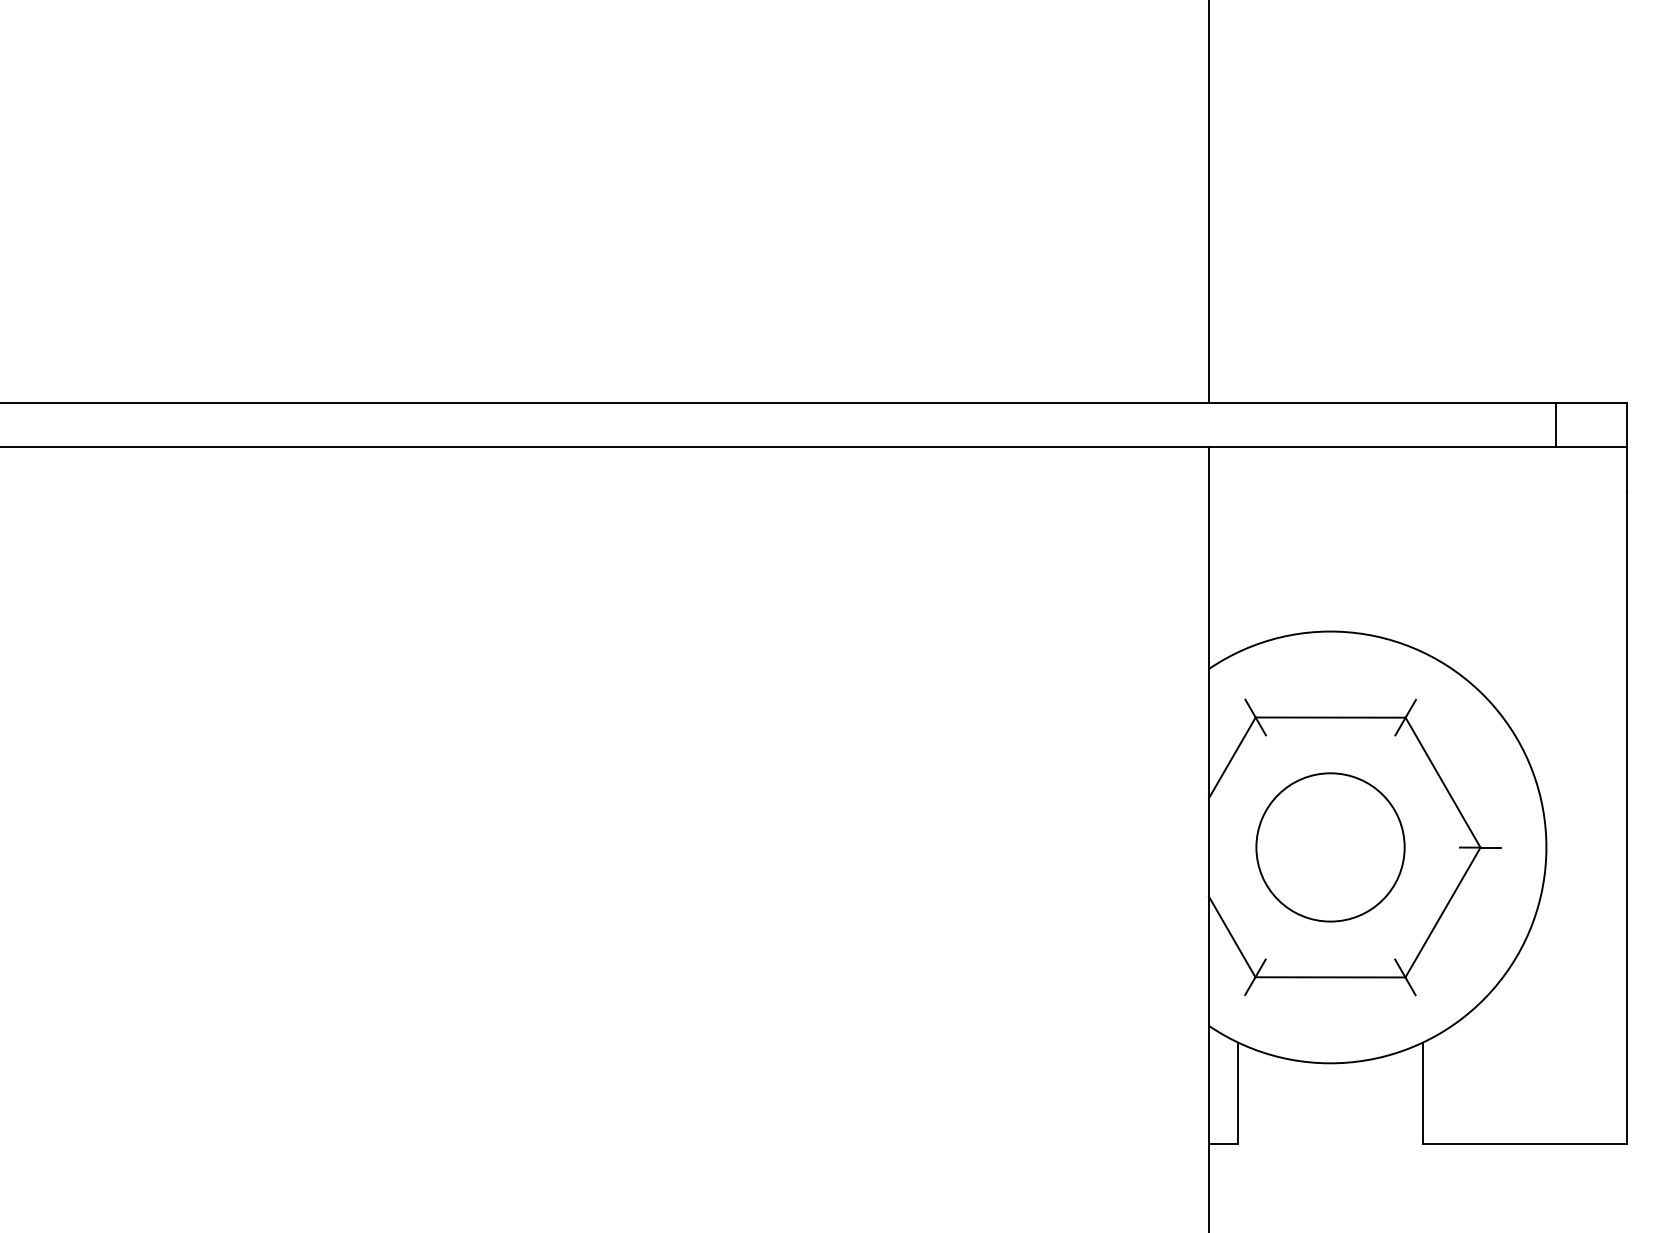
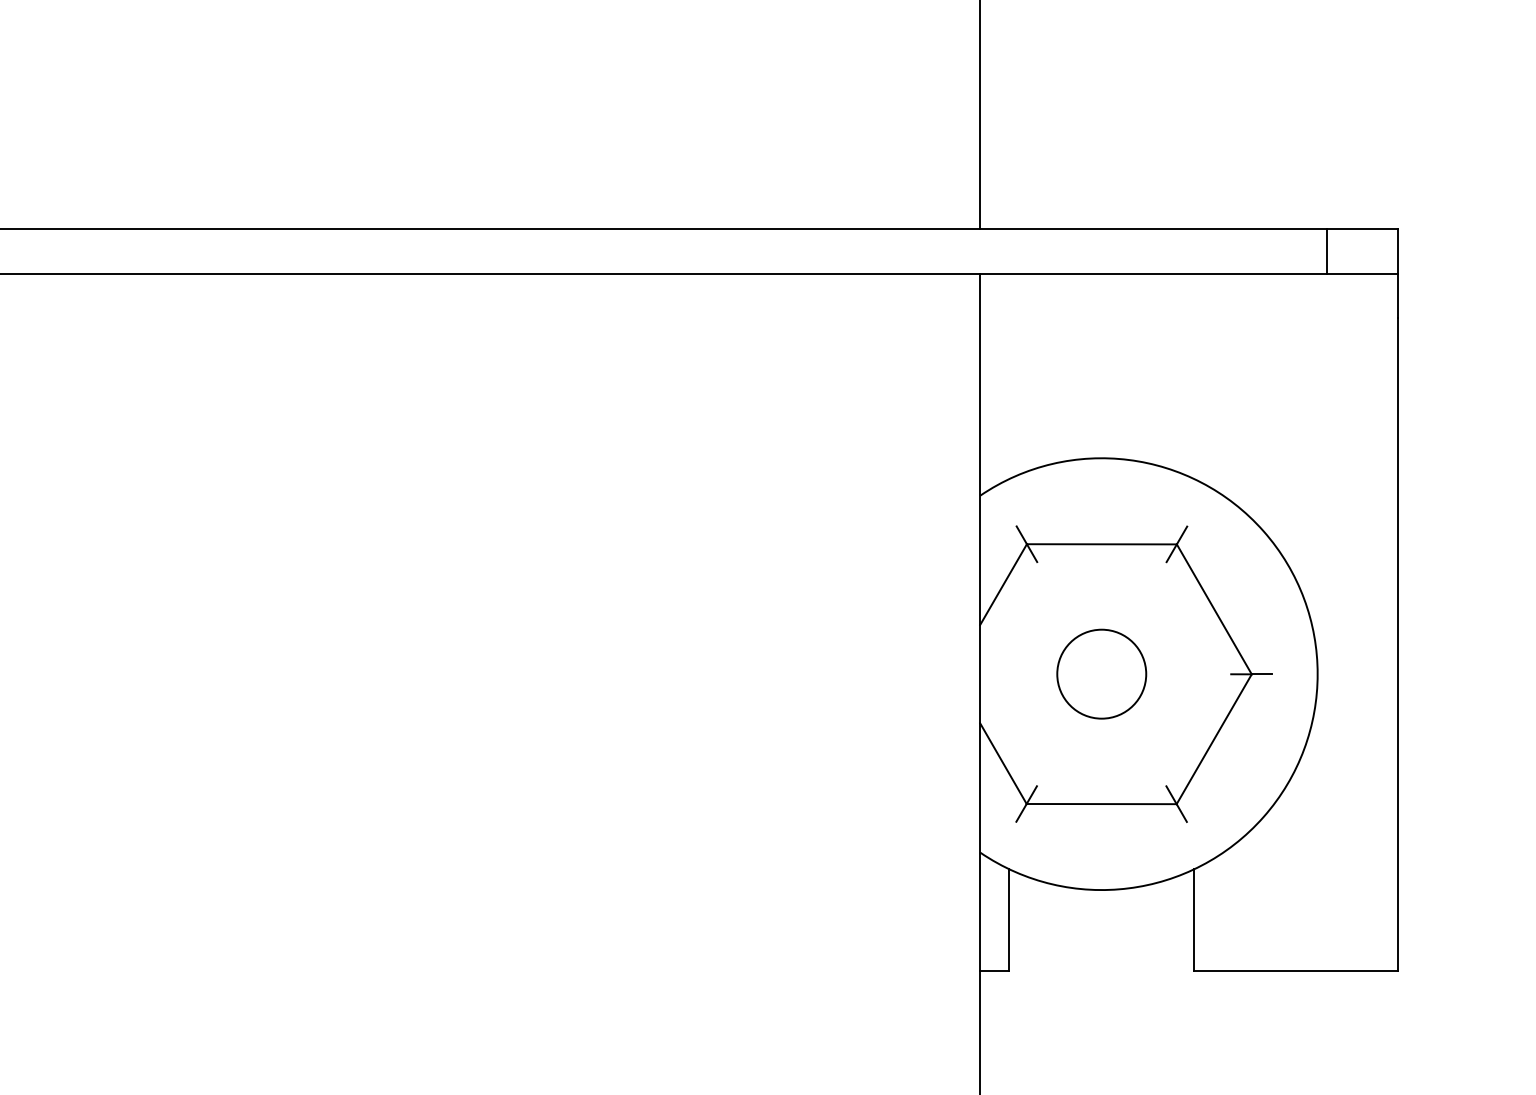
circle: (1330, 847) -> (1101, 674), size x0.6

